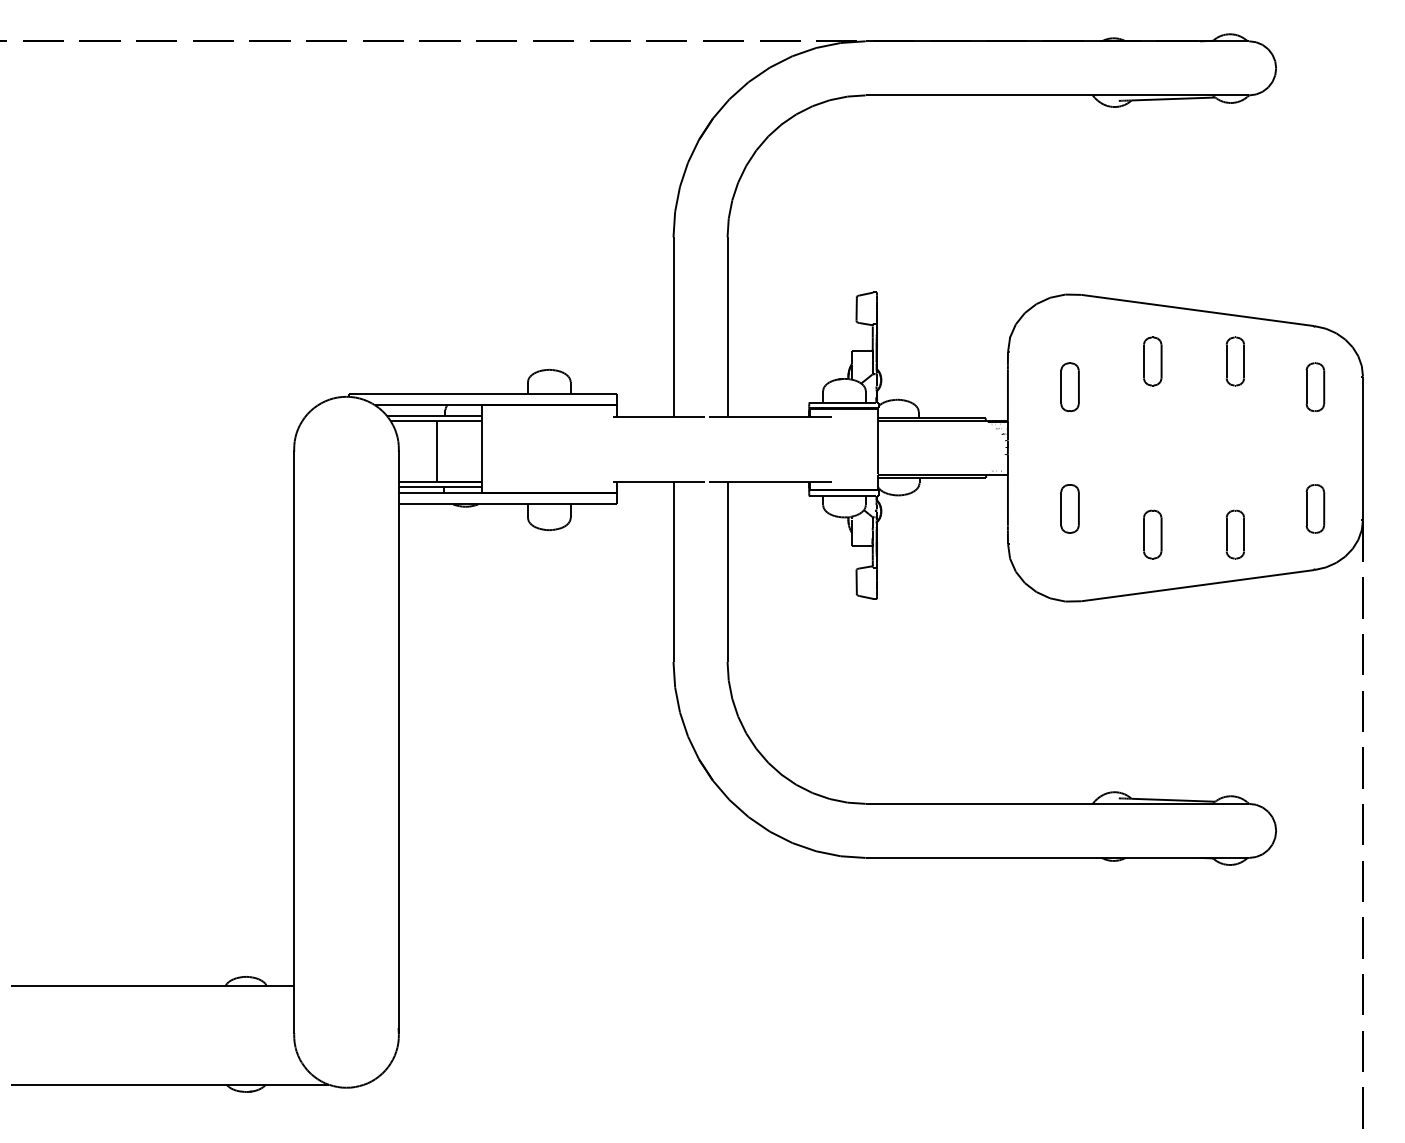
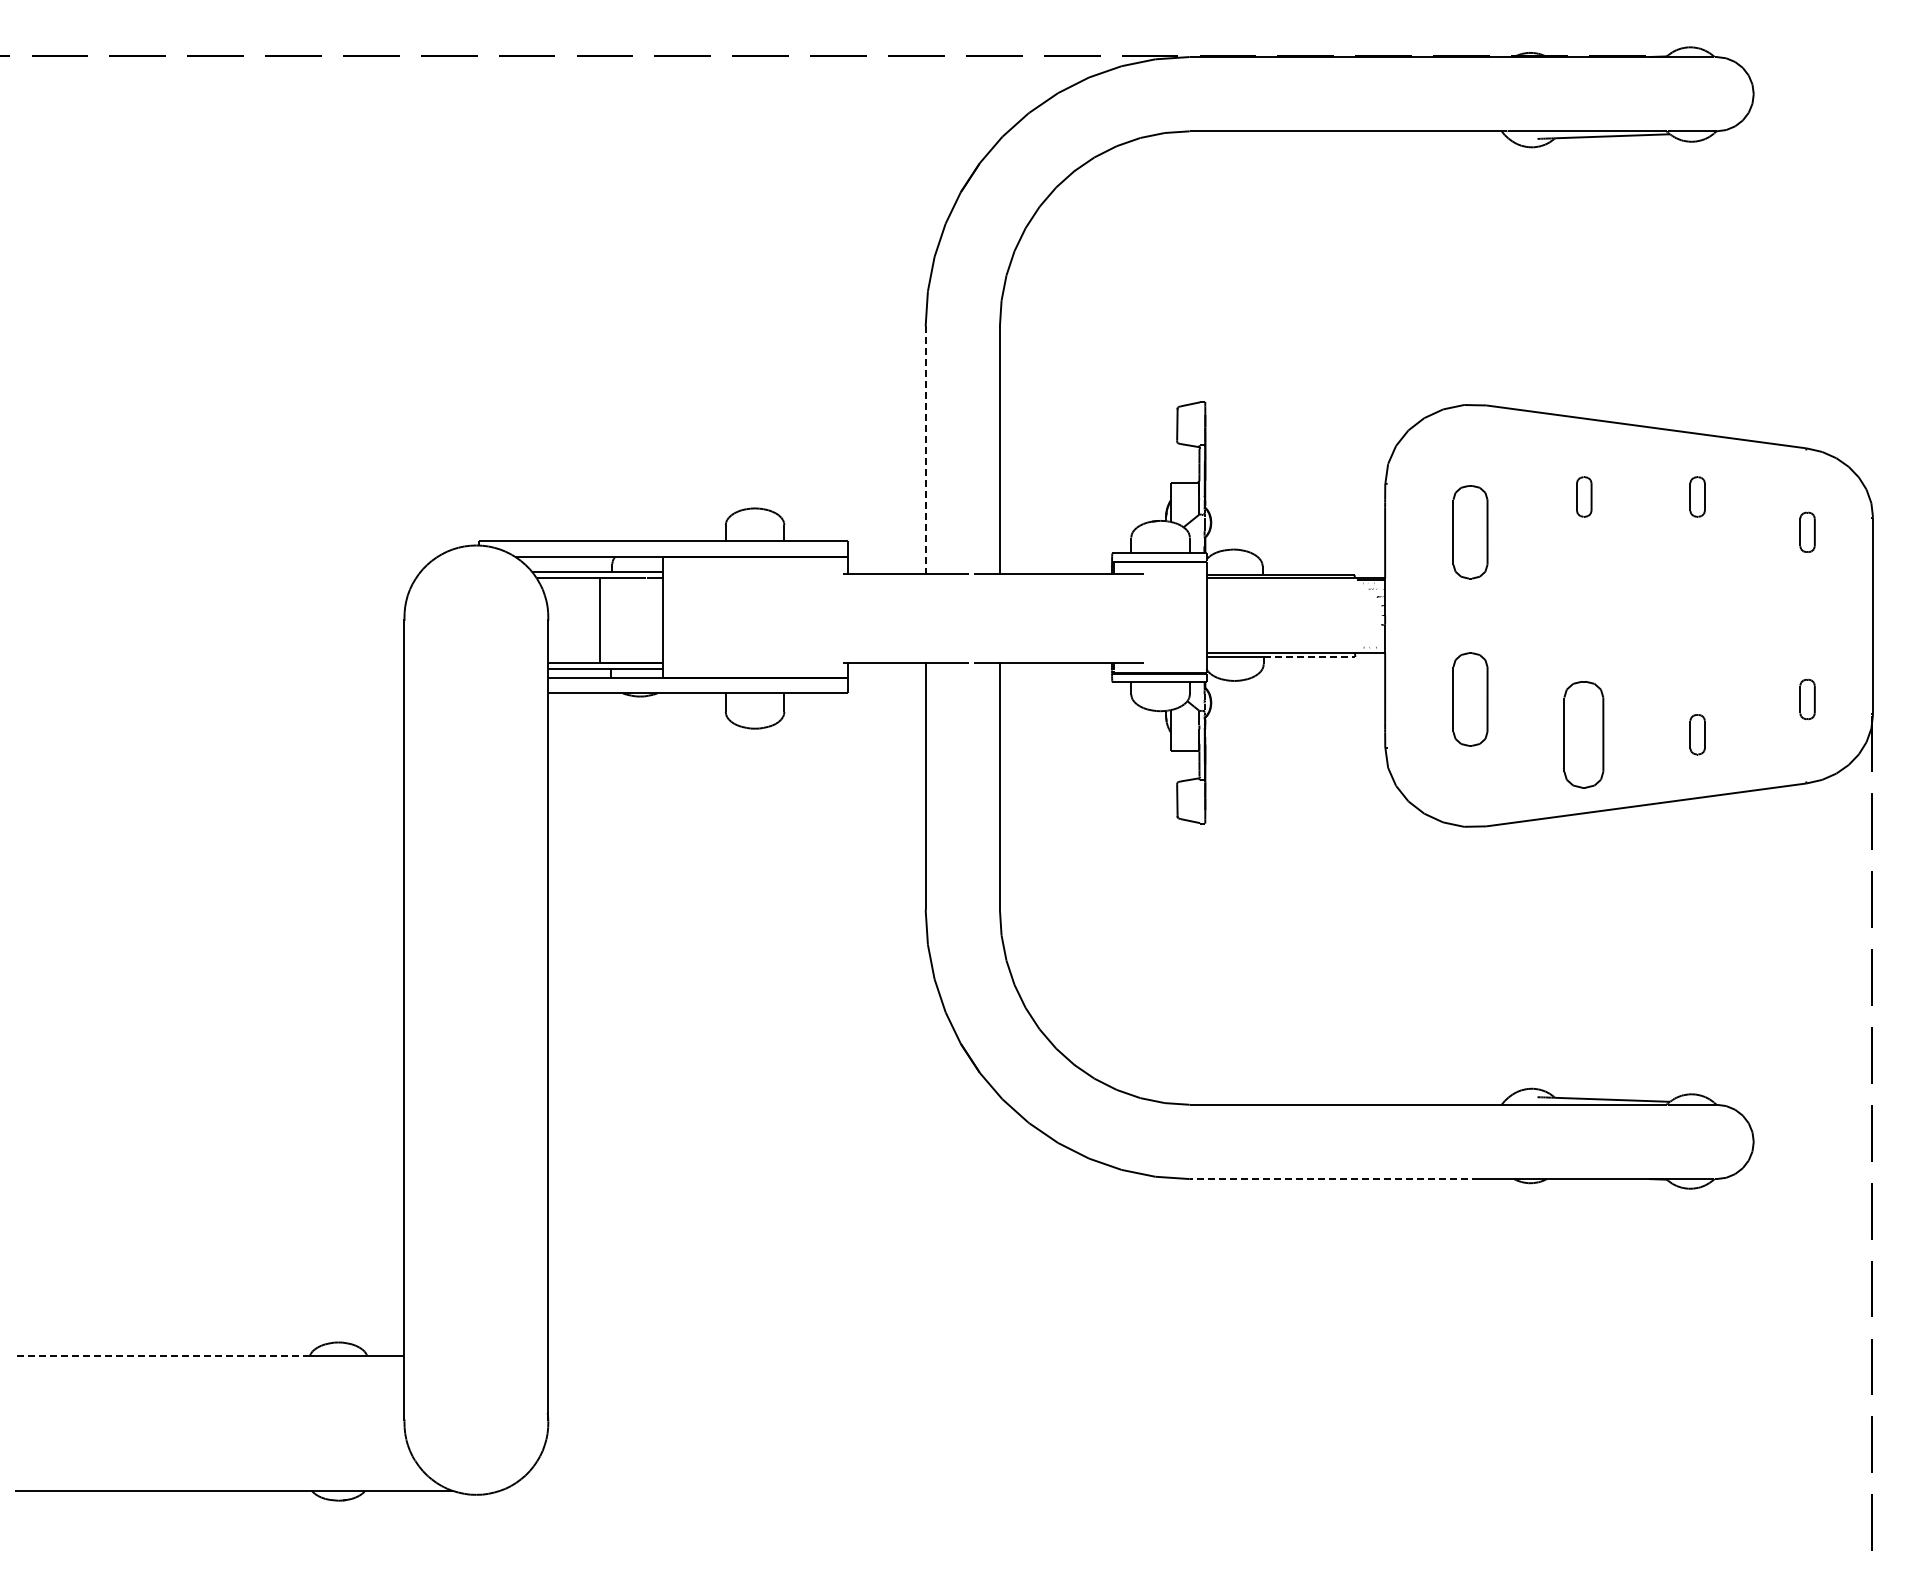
line: (673, 326) -> (925, 449), solid -> dashed
part: (1153, 361) -> (1584, 496), size x0.6
part: (1235, 361) -> (1697, 496), size x0.6
part: (1070, 387) -> (1470, 532), size x1.4
part: (1315, 387) -> (1807, 532), size x0.6
line: (952, 478) -> (1309, 657), solid -> dashed
part: (1070, 508) -> (1470, 699), size x1.4
part: (1315, 508) -> (1807, 699), size x0.6
part: (1153, 534) -> (1584, 734), size x1.6
part: (1235, 534) -> (1697, 734), size x0.6
line: (971, 858) -> (1334, 1179), solid -> dashed
line: (118, 986) -> (162, 1355), solid -> dashed

